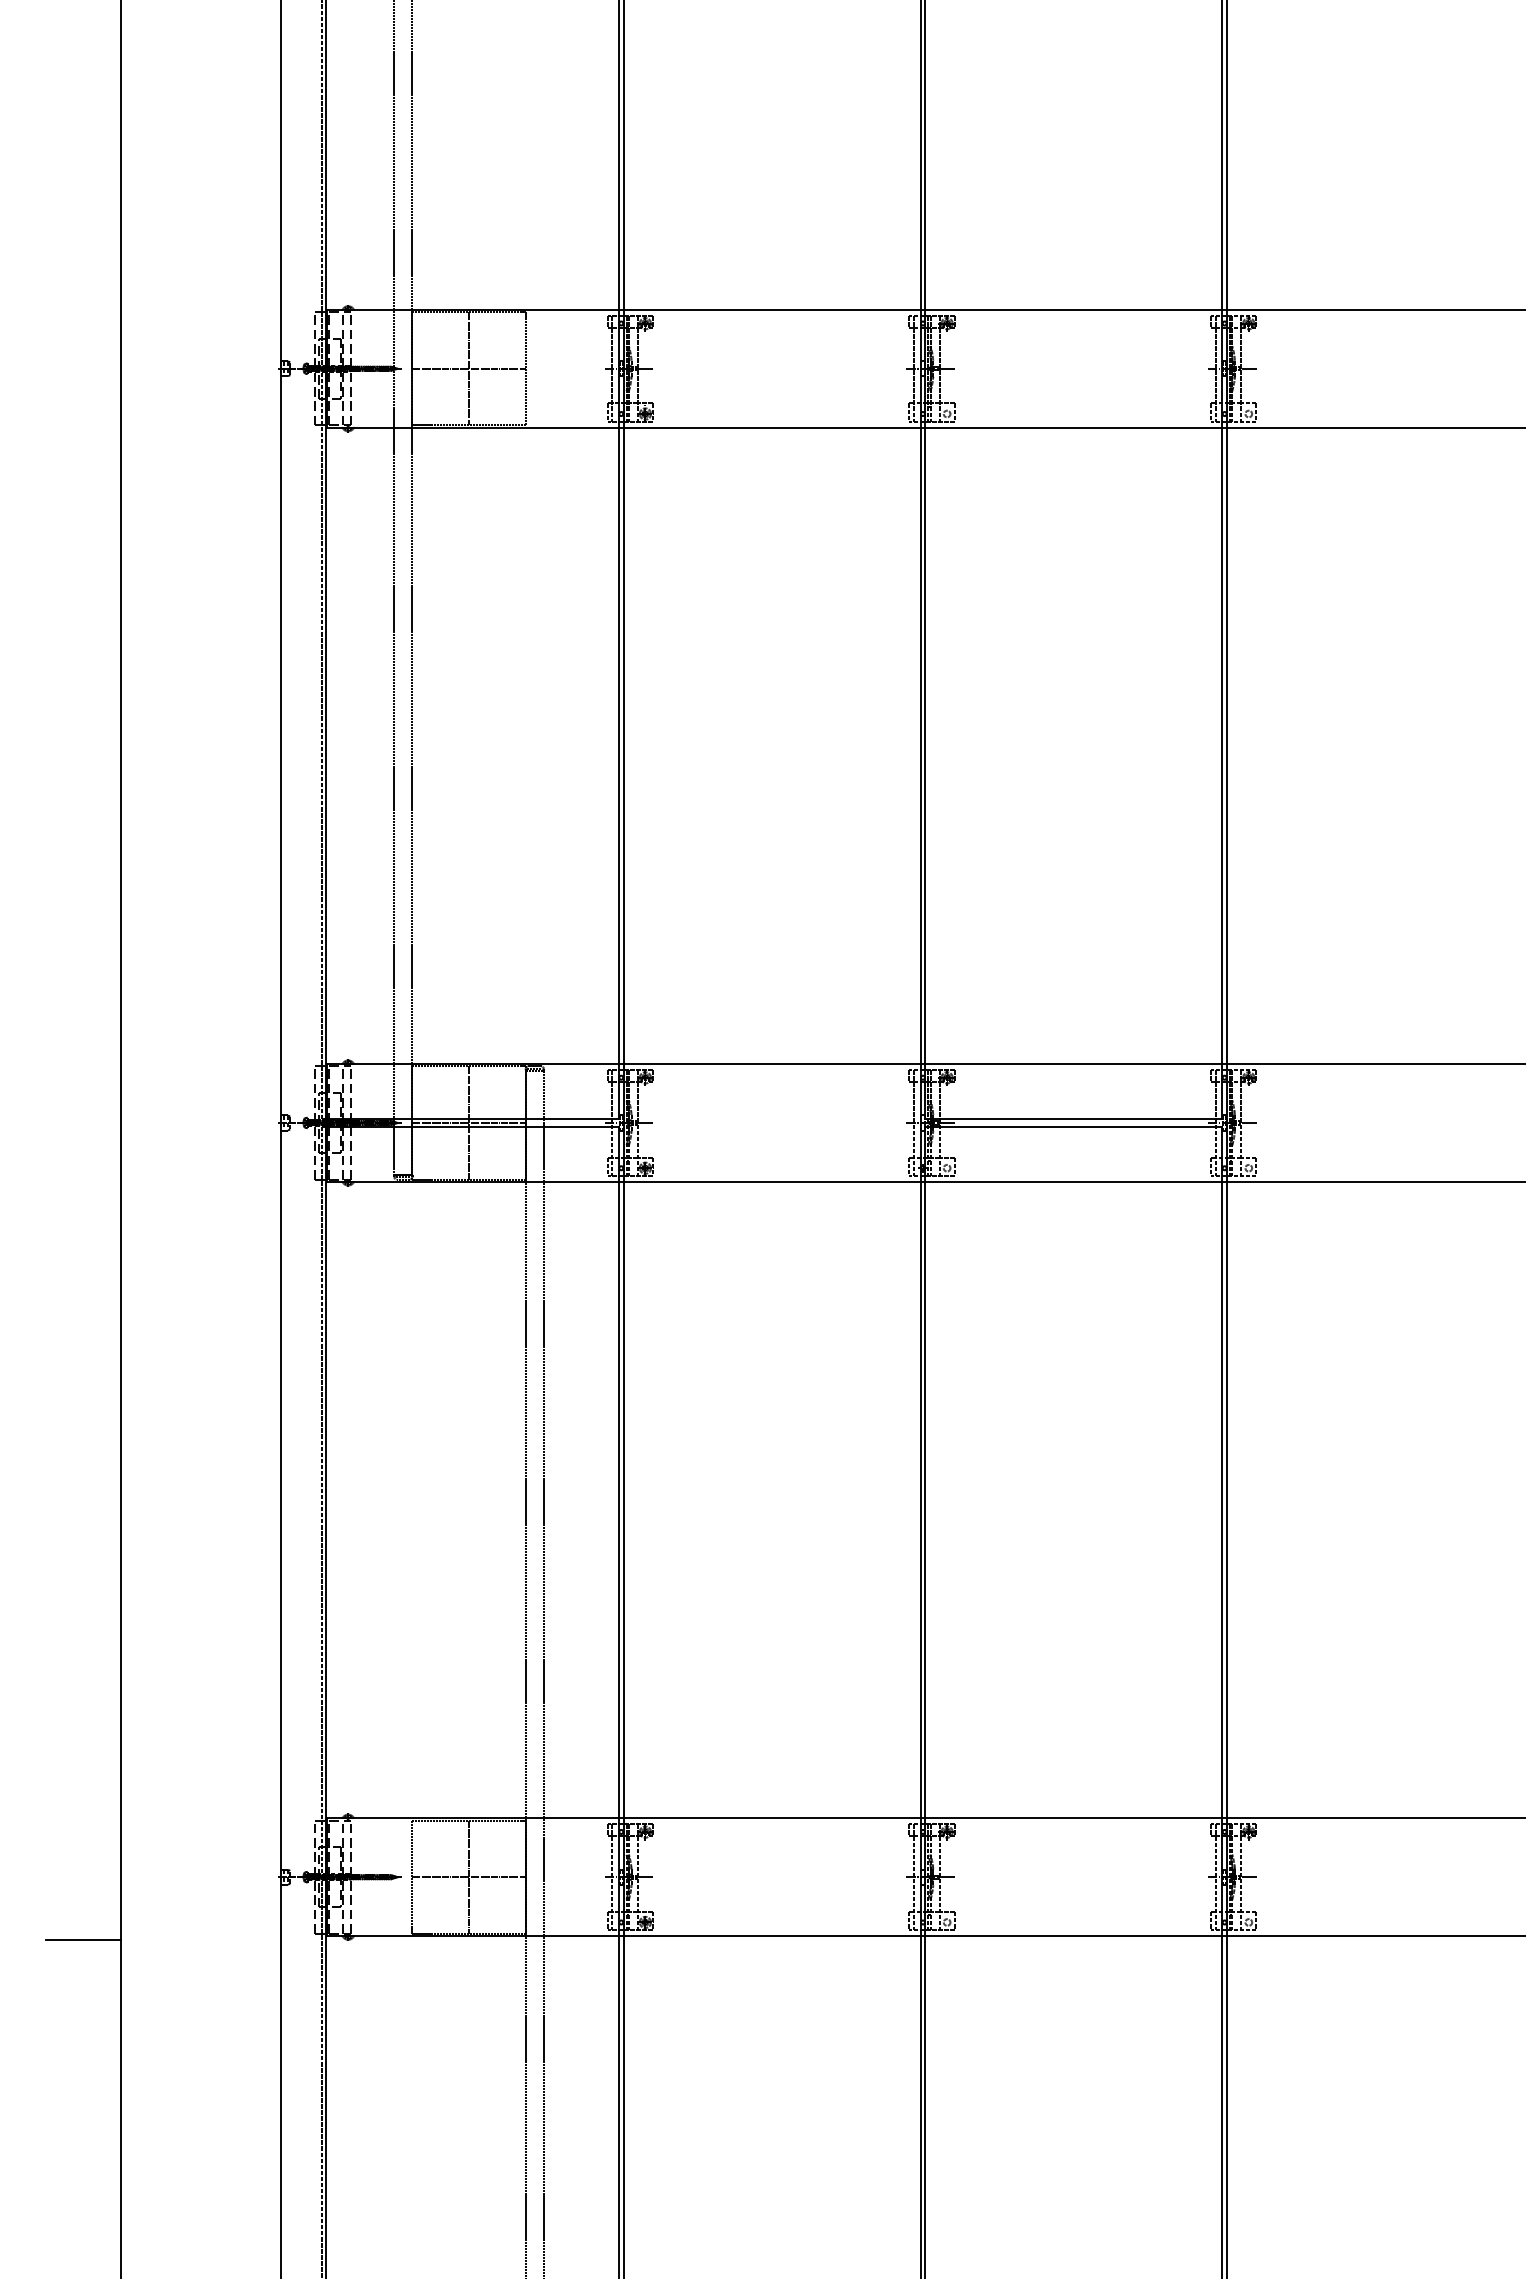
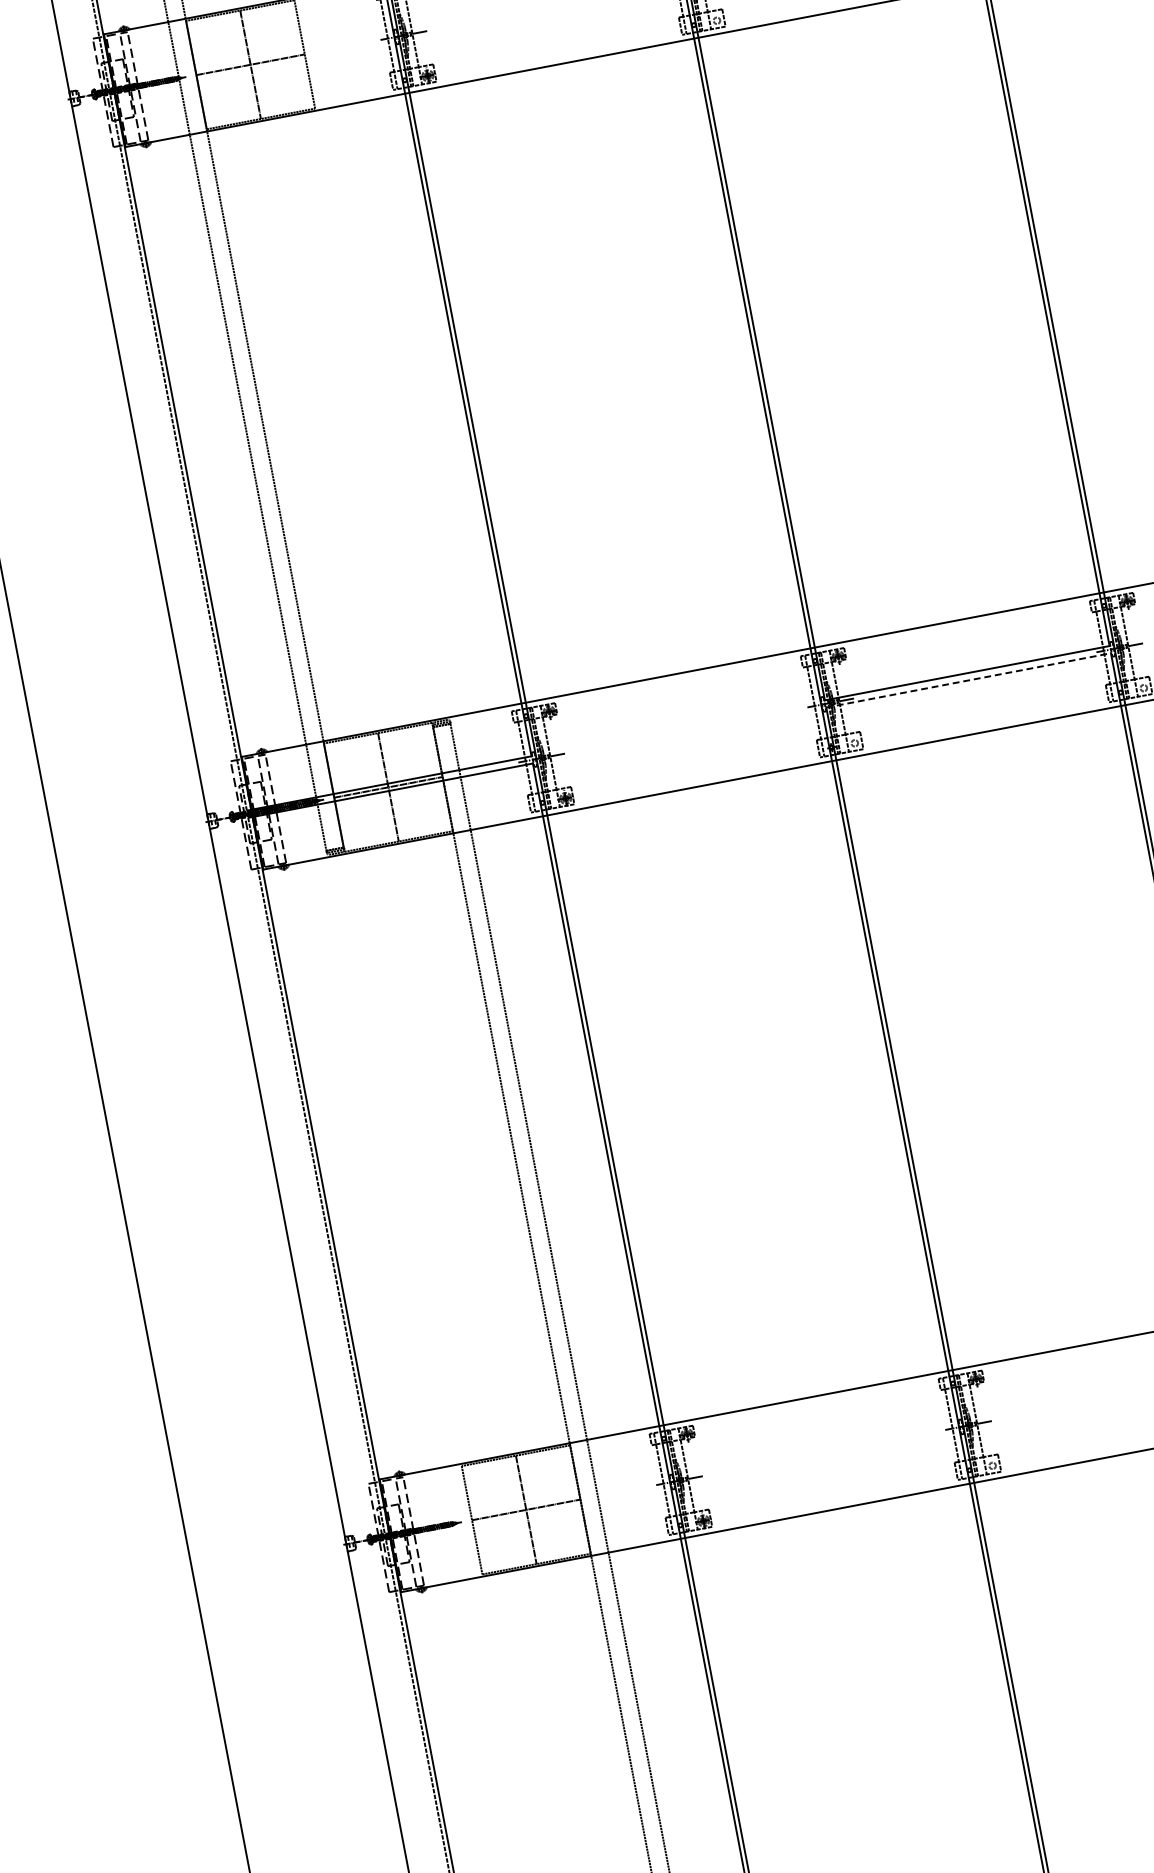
line: (1073, 1126) -> (968, 680), solid -> dashed
line: (82, 1939) -> (167, 1640), removed

